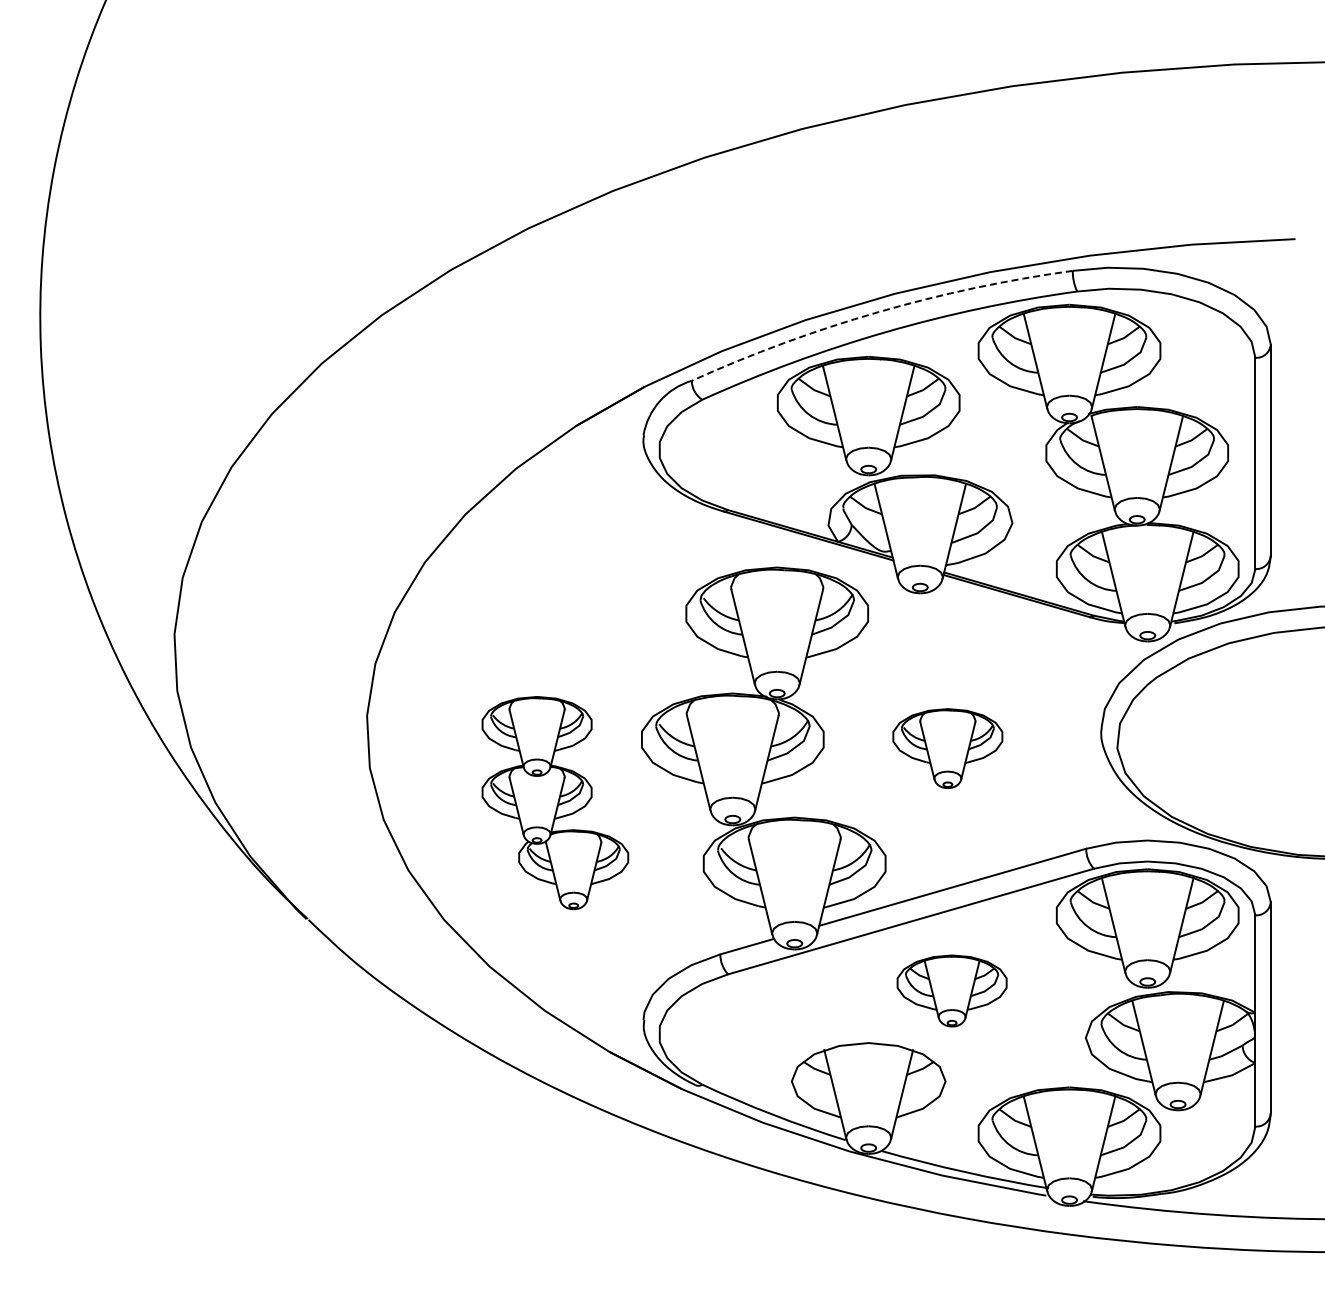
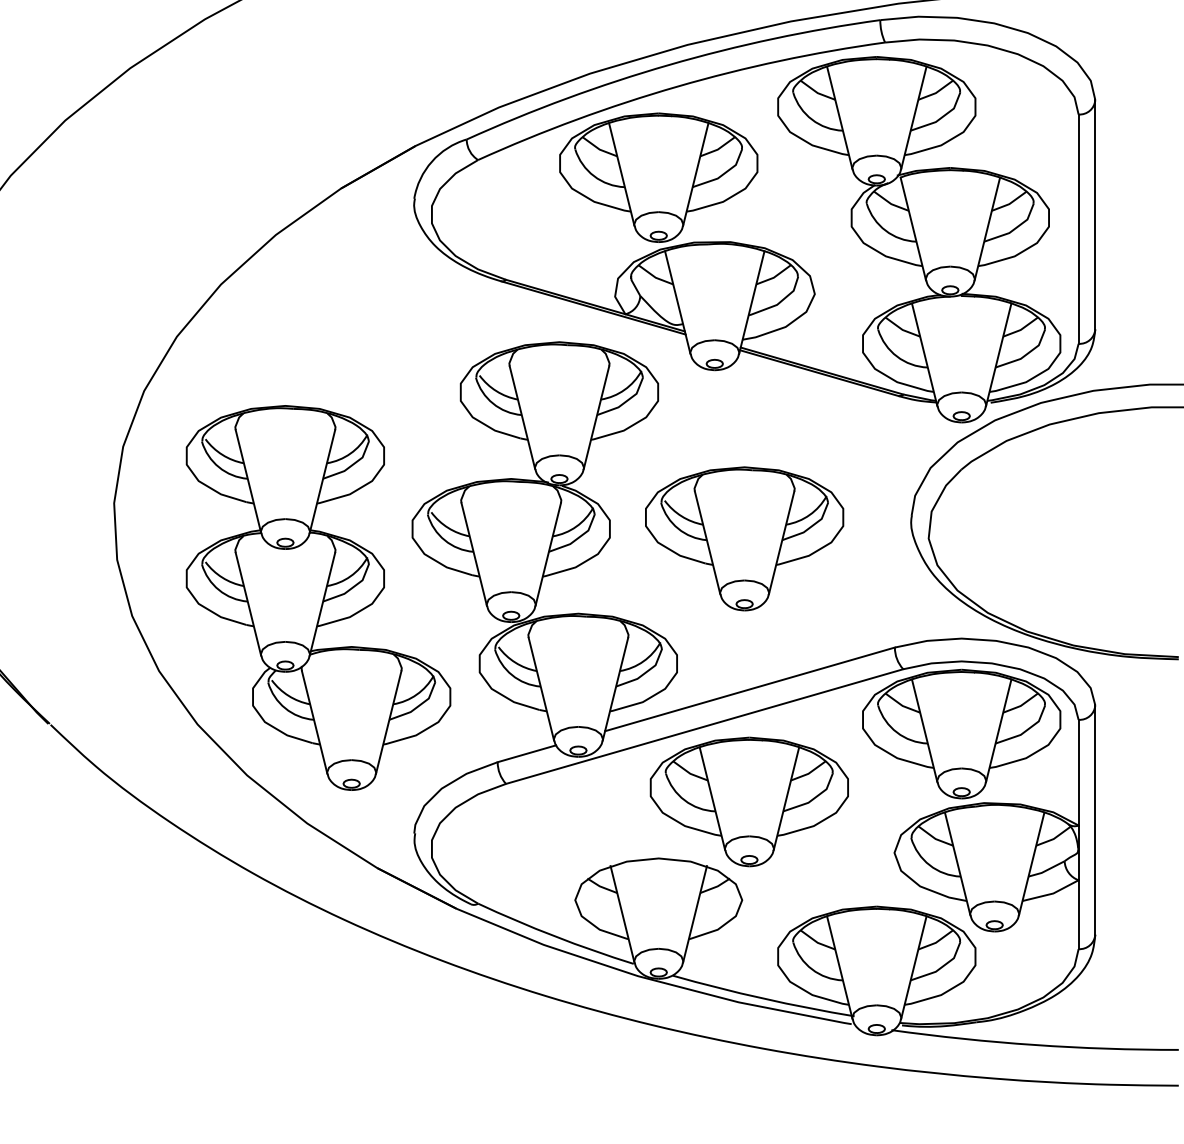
arc: (878, 312) -> (669, 65), dashed -> solid
part: (947, 748) -> (744, 538), size x1.67
part: (555, 802) -> (318, 597), size x1.67
part: (951, 990) -> (748, 801), size x1.67

